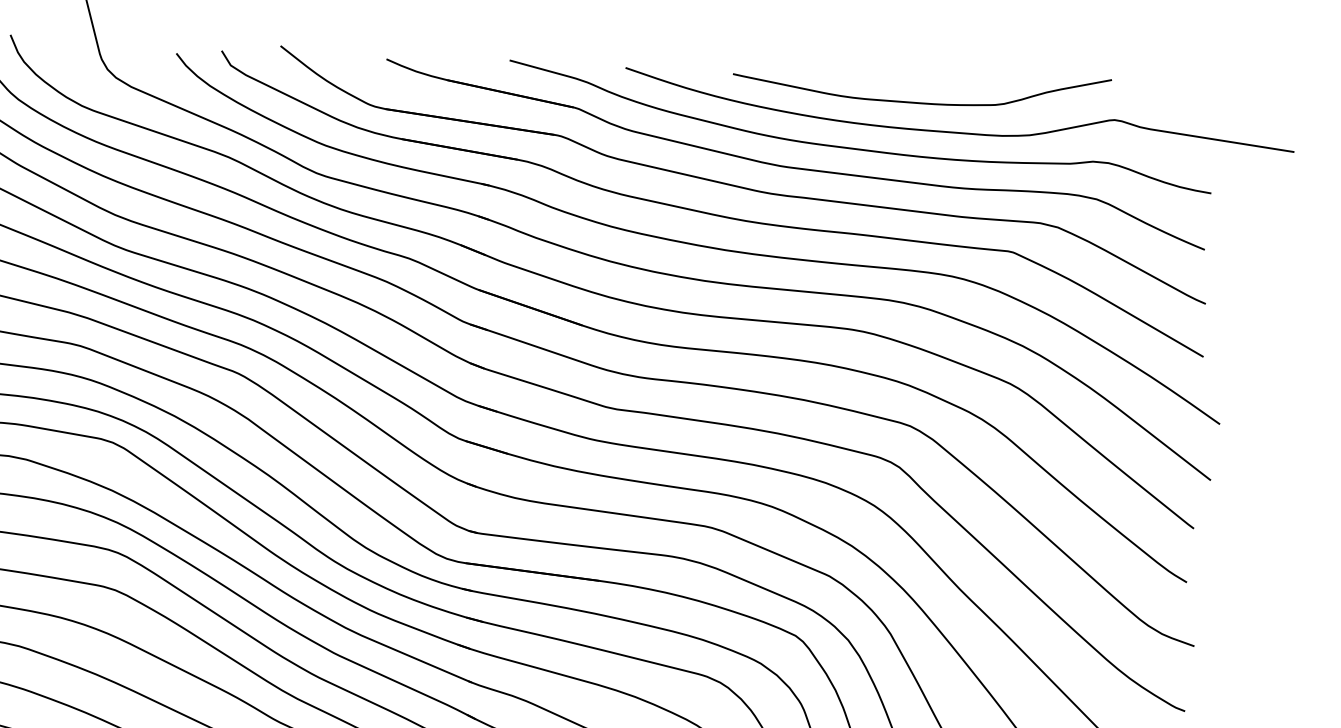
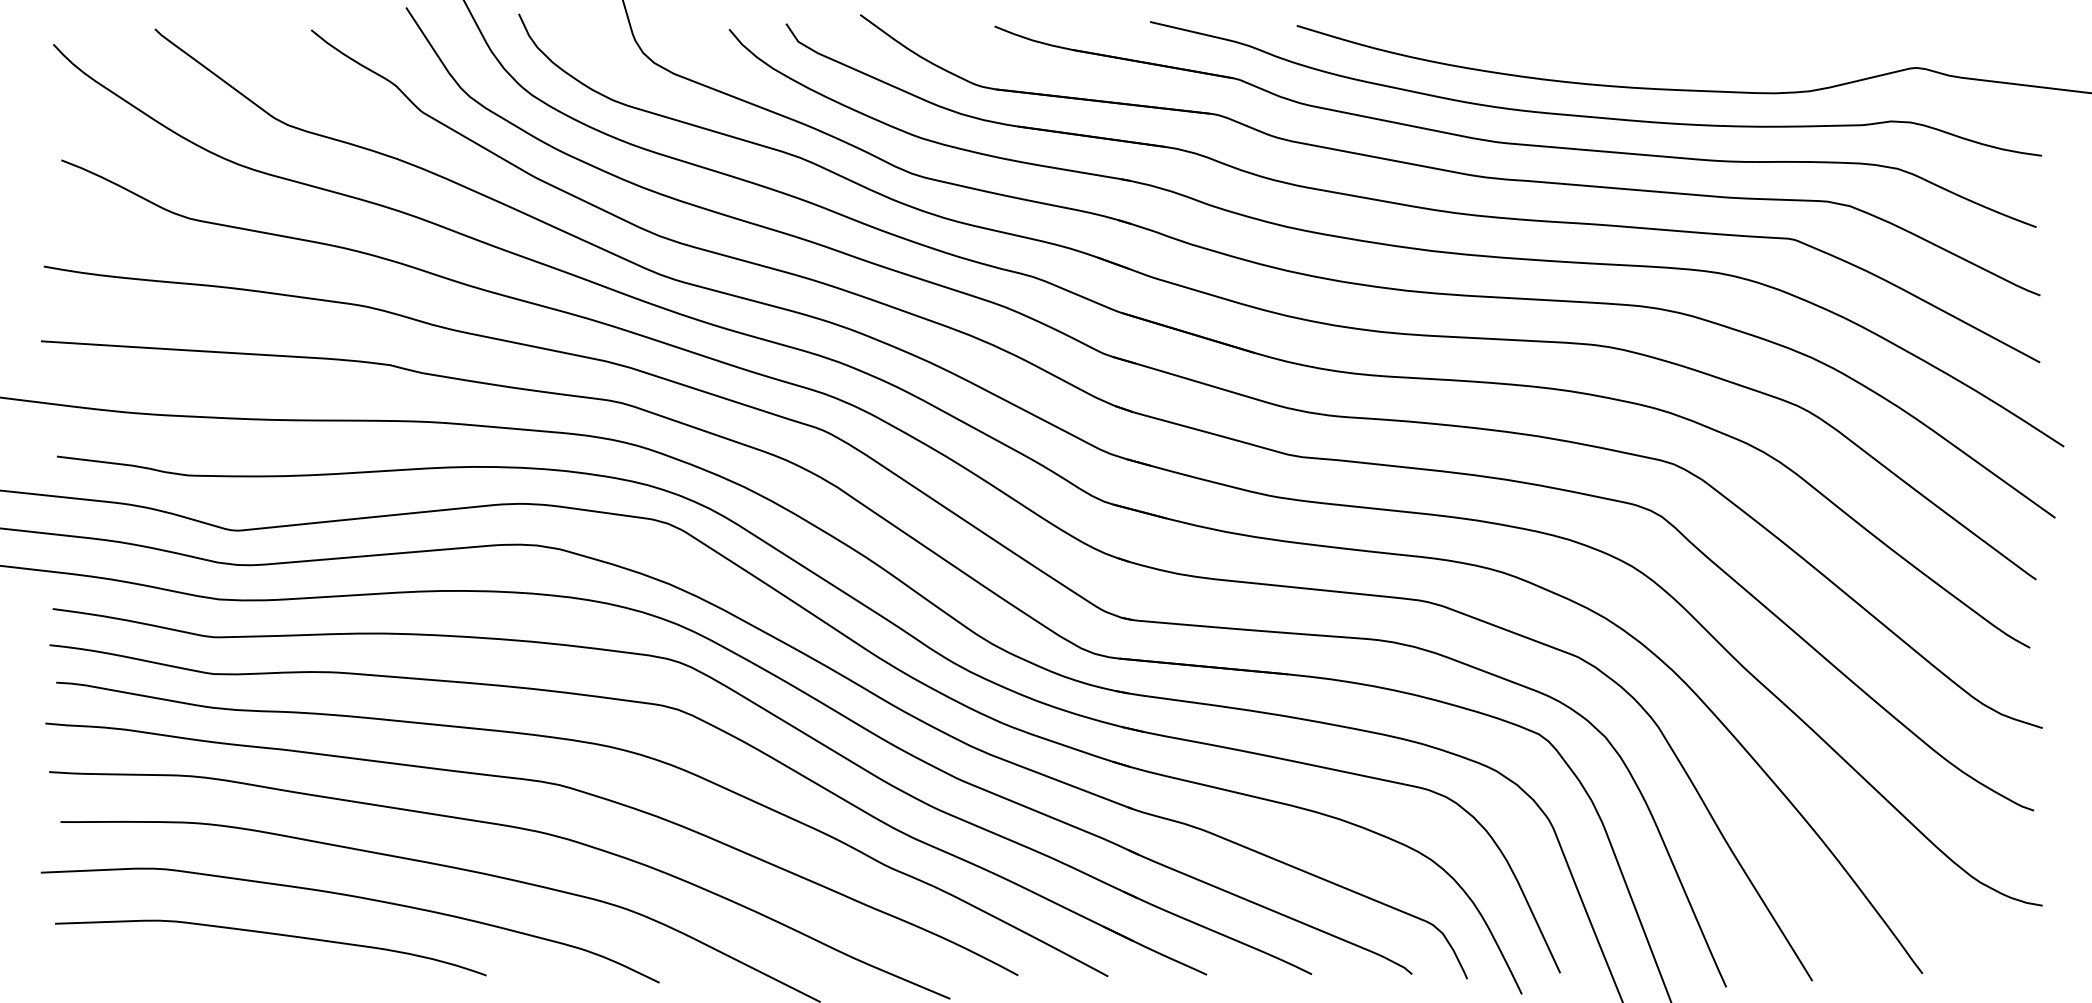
curve: (921, 102) -> (1671, 55), removed

